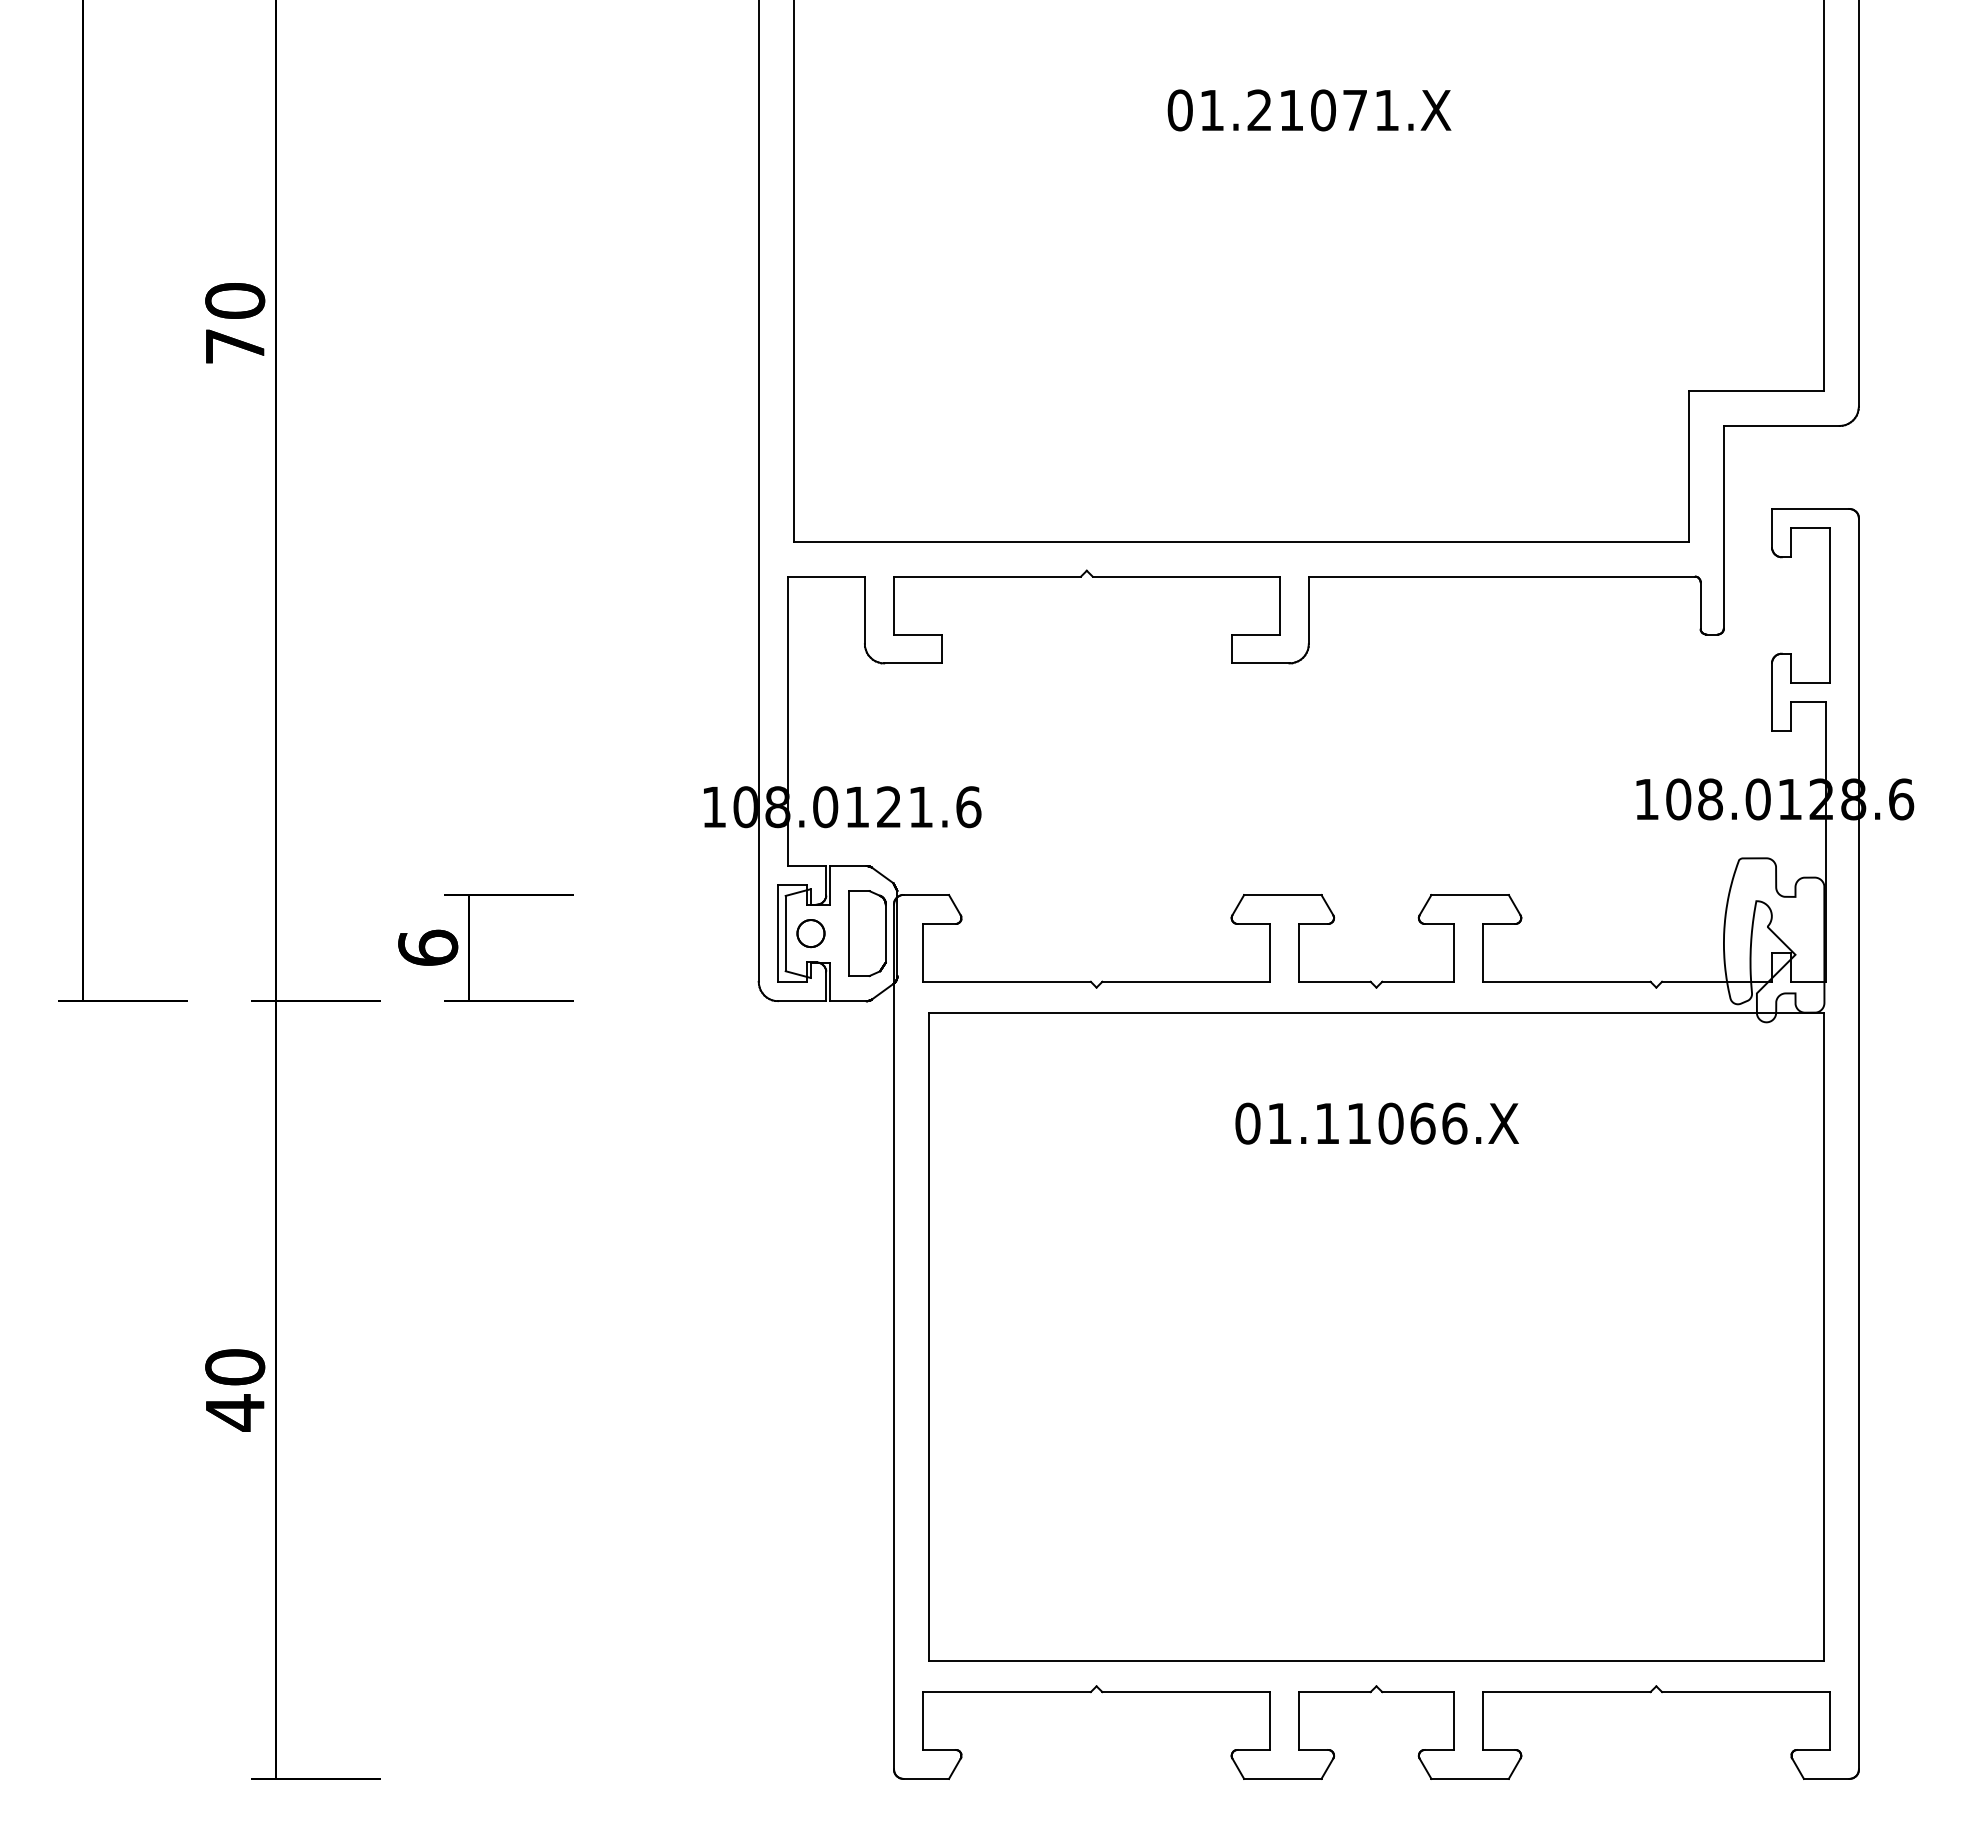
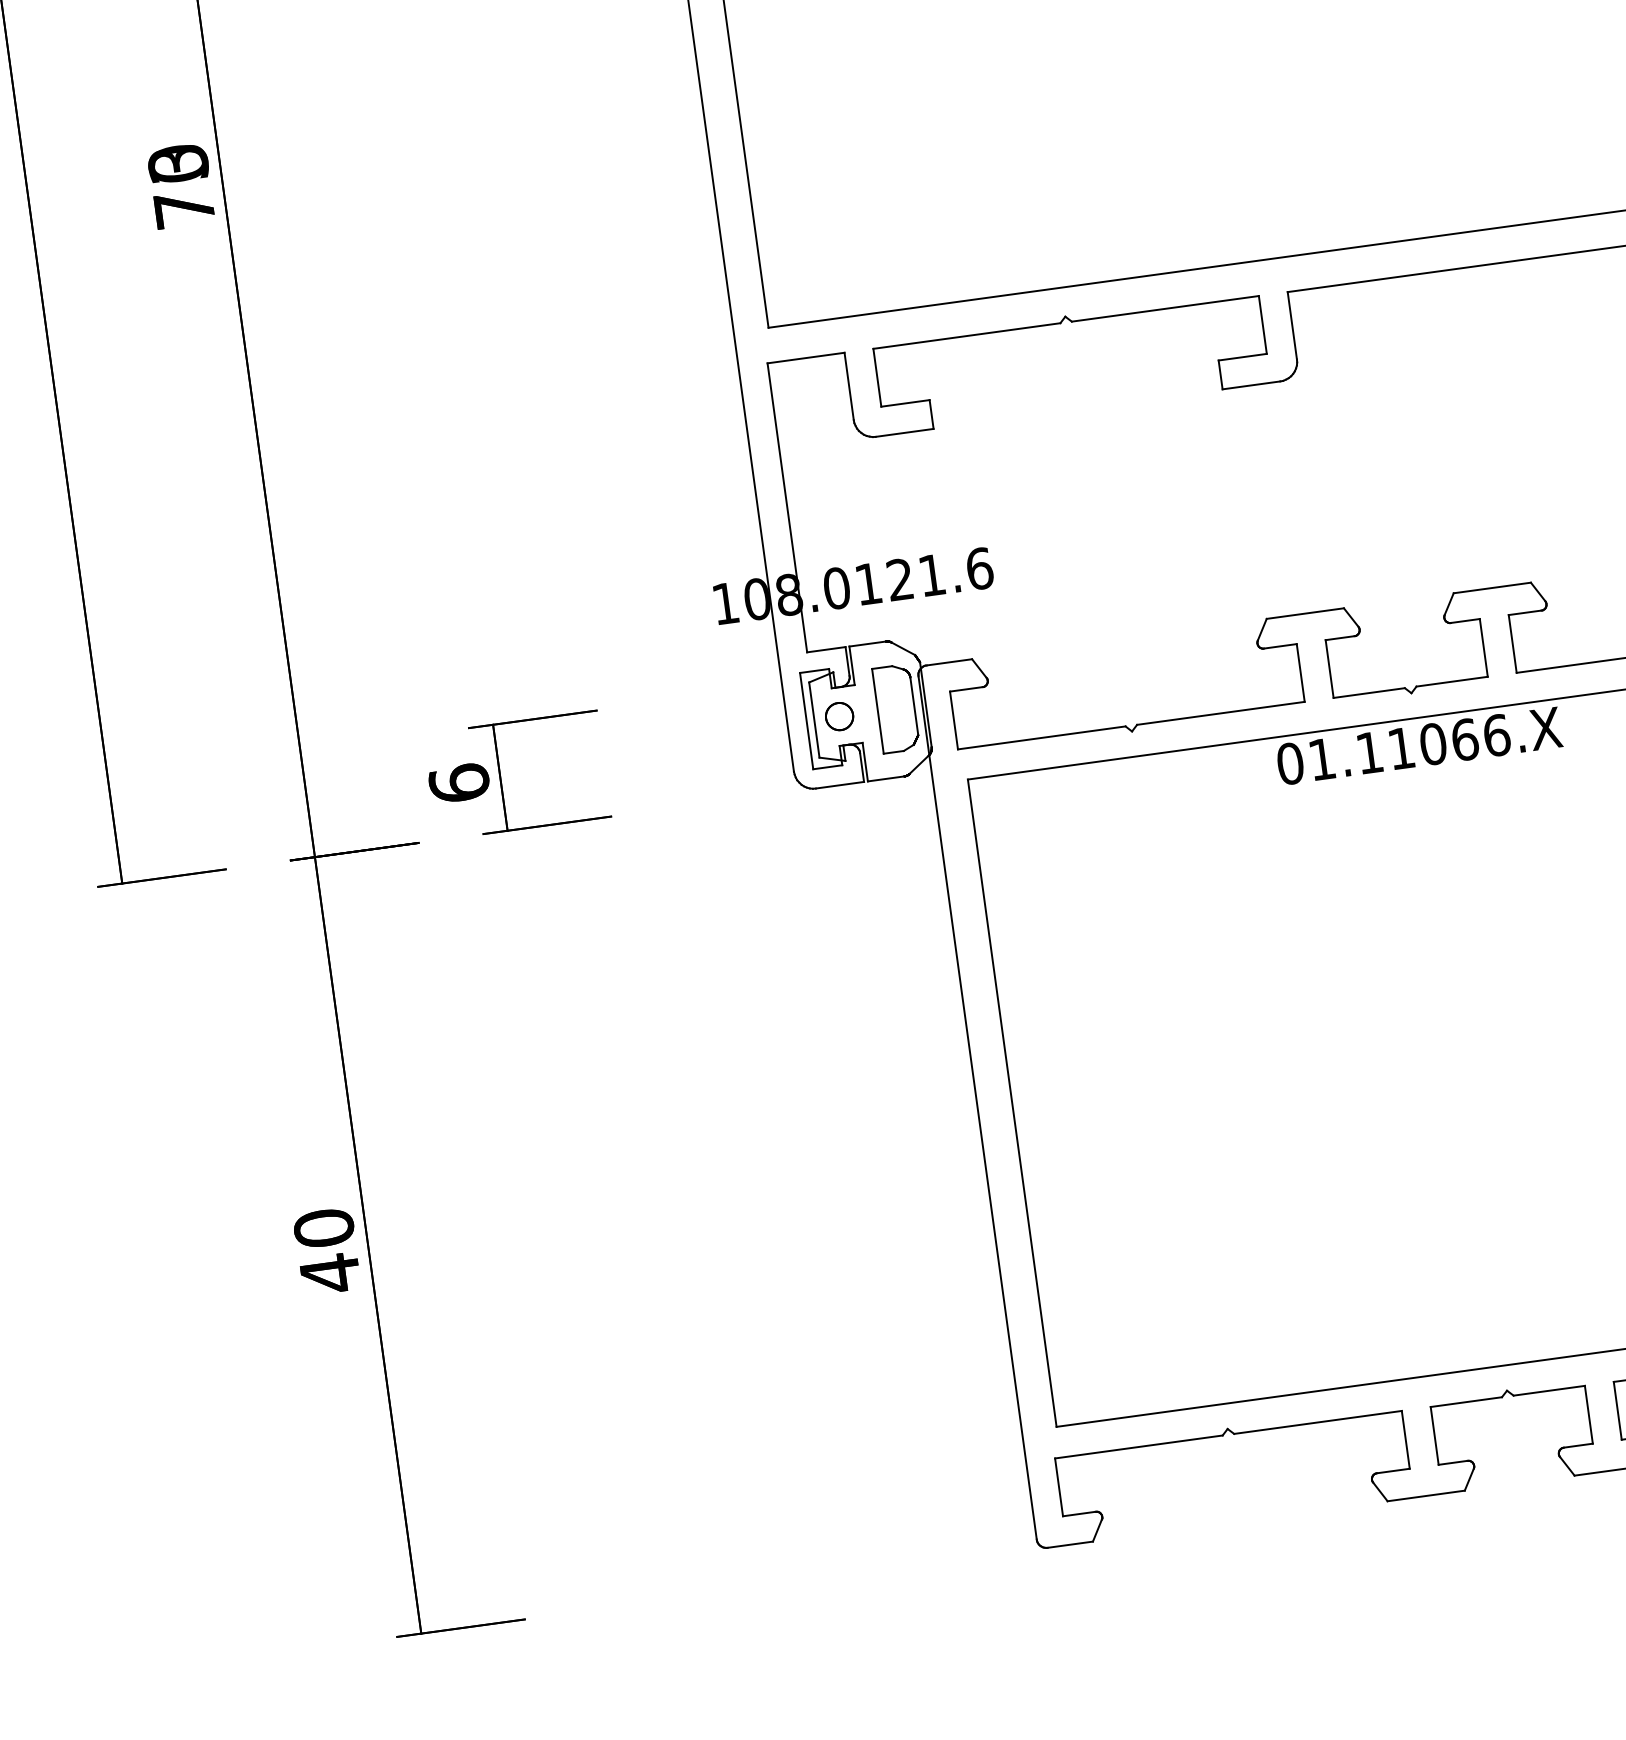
text: (235, 300) -> (178, 163), 70 -> 73
text: (1376, 1123) -> (1418, 745), moved

